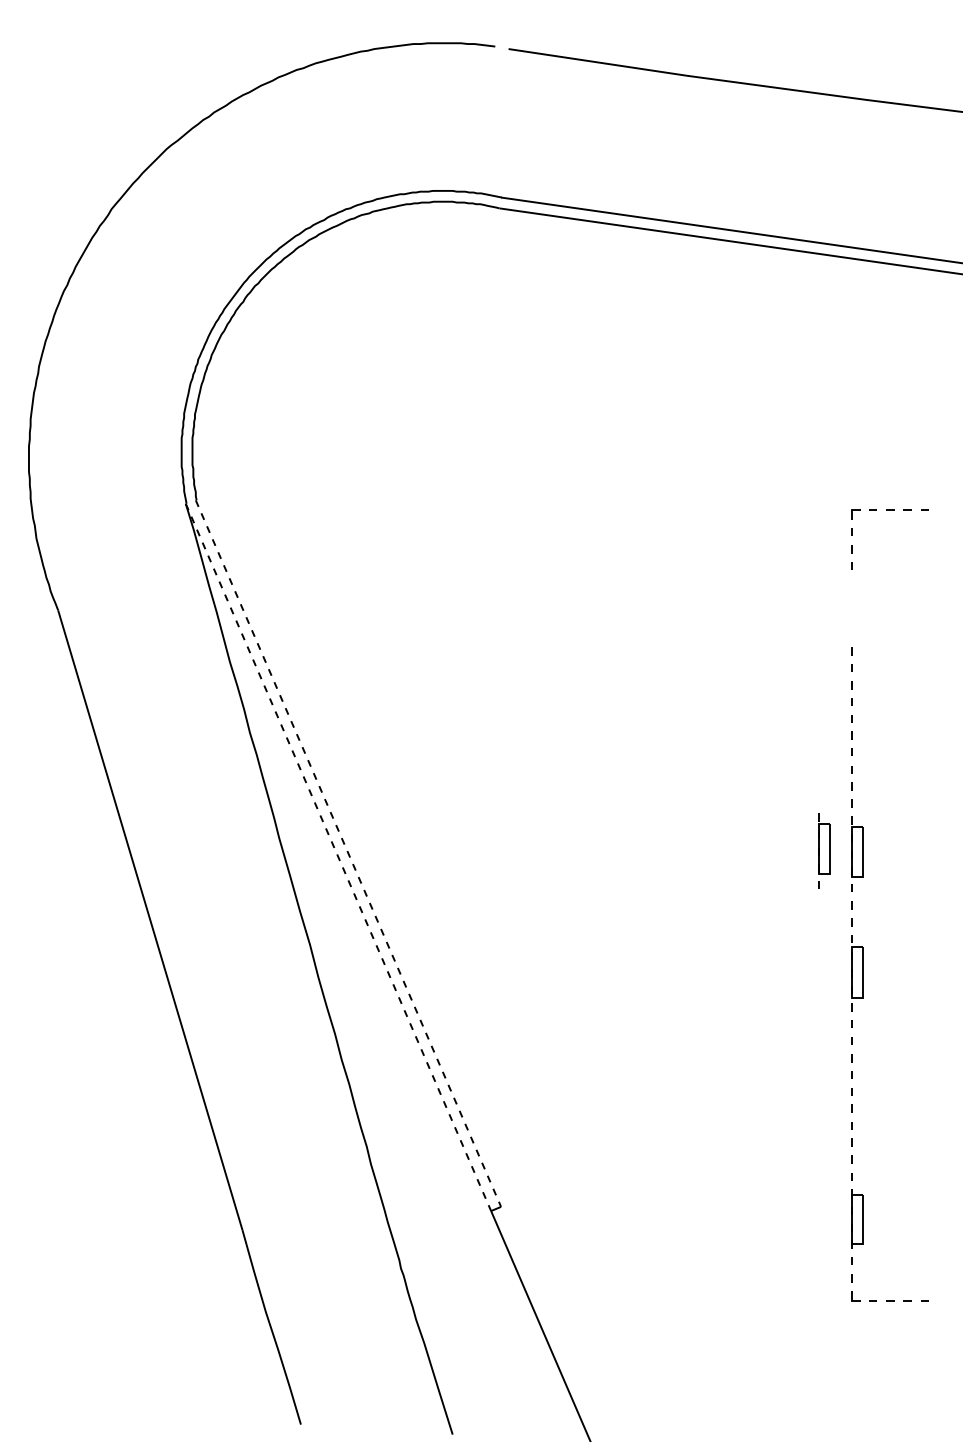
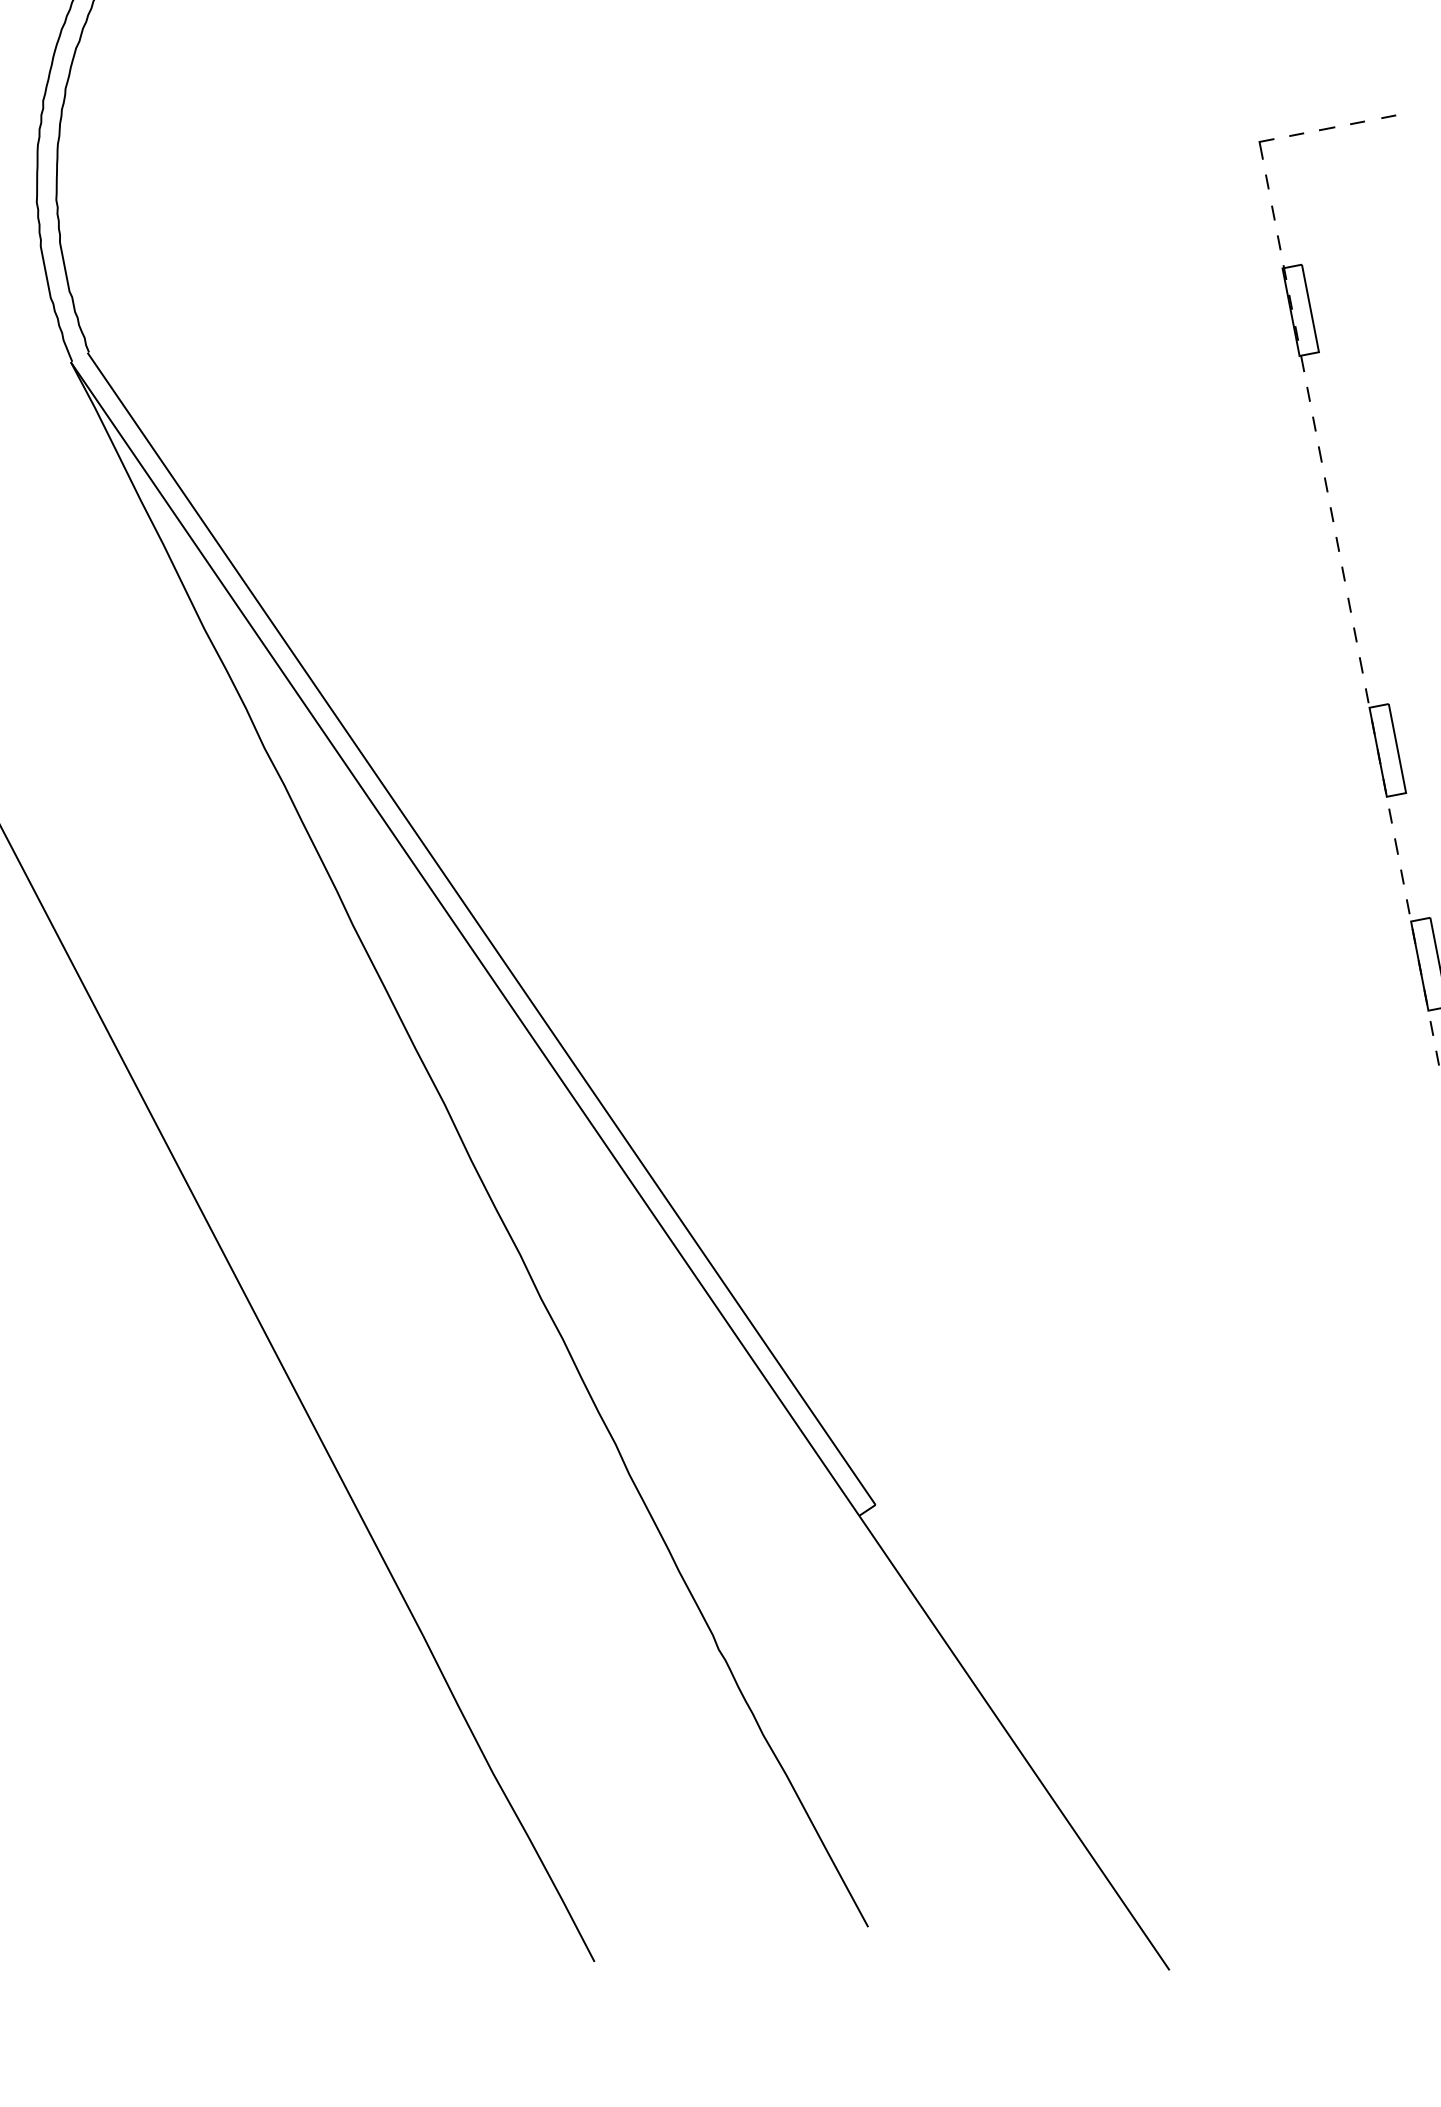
part: (856, 608) -> (1301, 316), added
part: (824, 850) -> (1328, 758), removed
line: (348, 853) -> (481, 928), dashed -> solid
line: (338, 857) -> (465, 939), dashed -> solid

